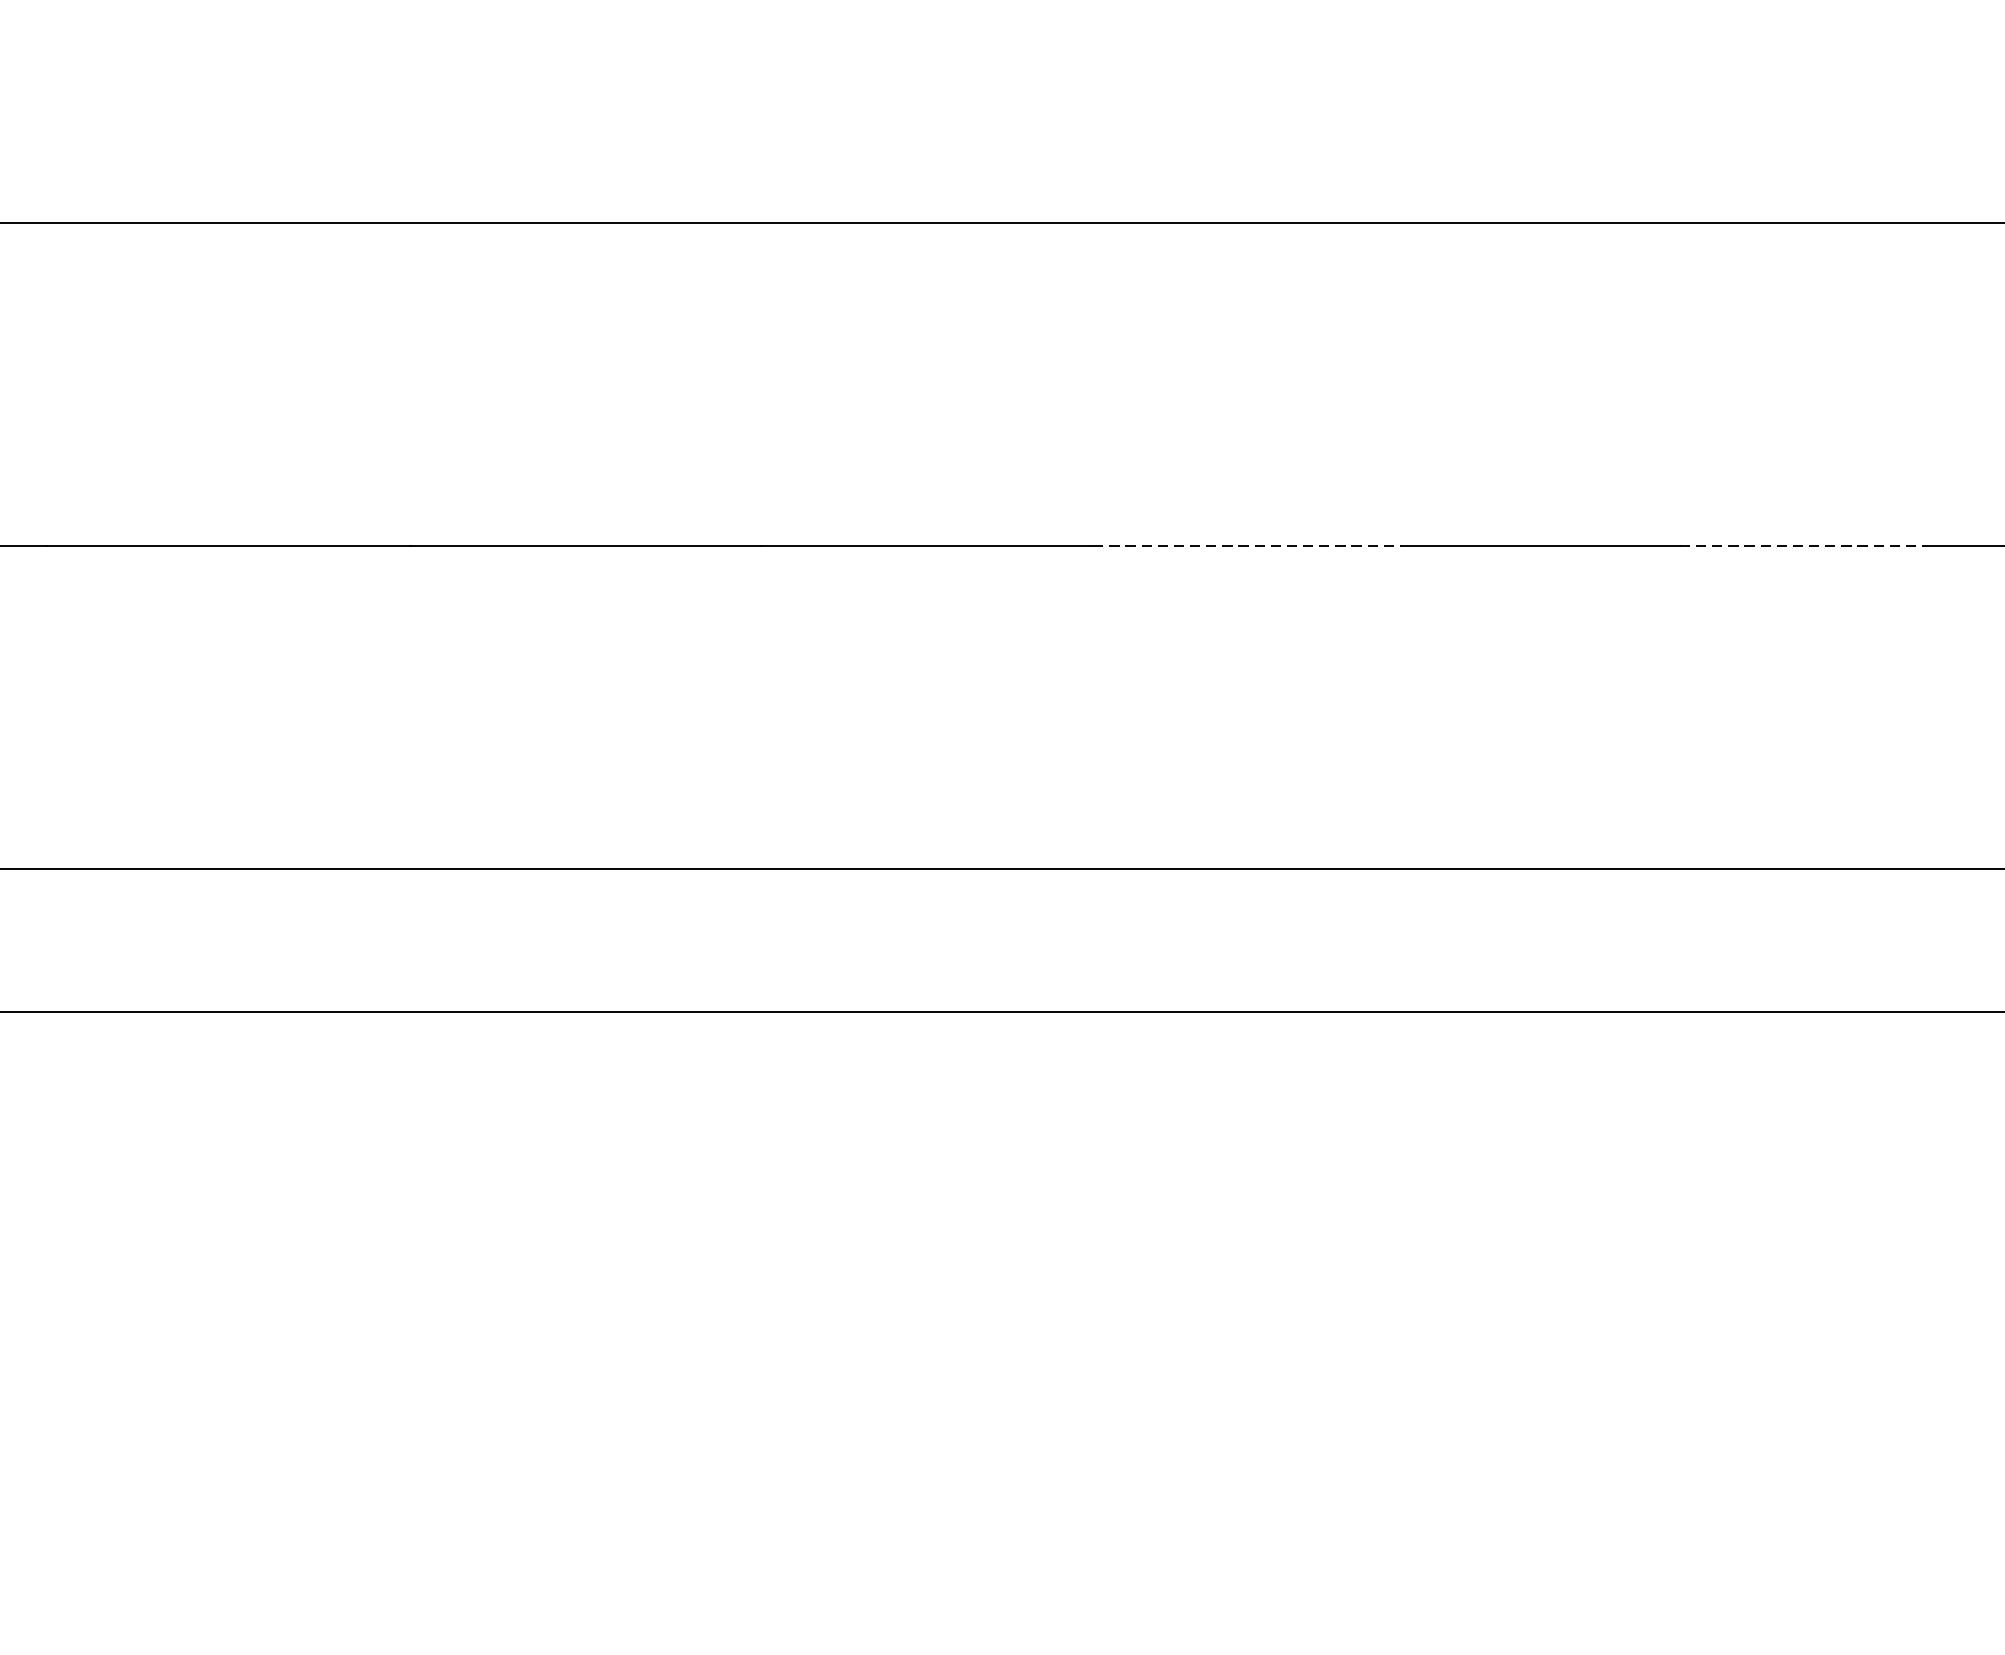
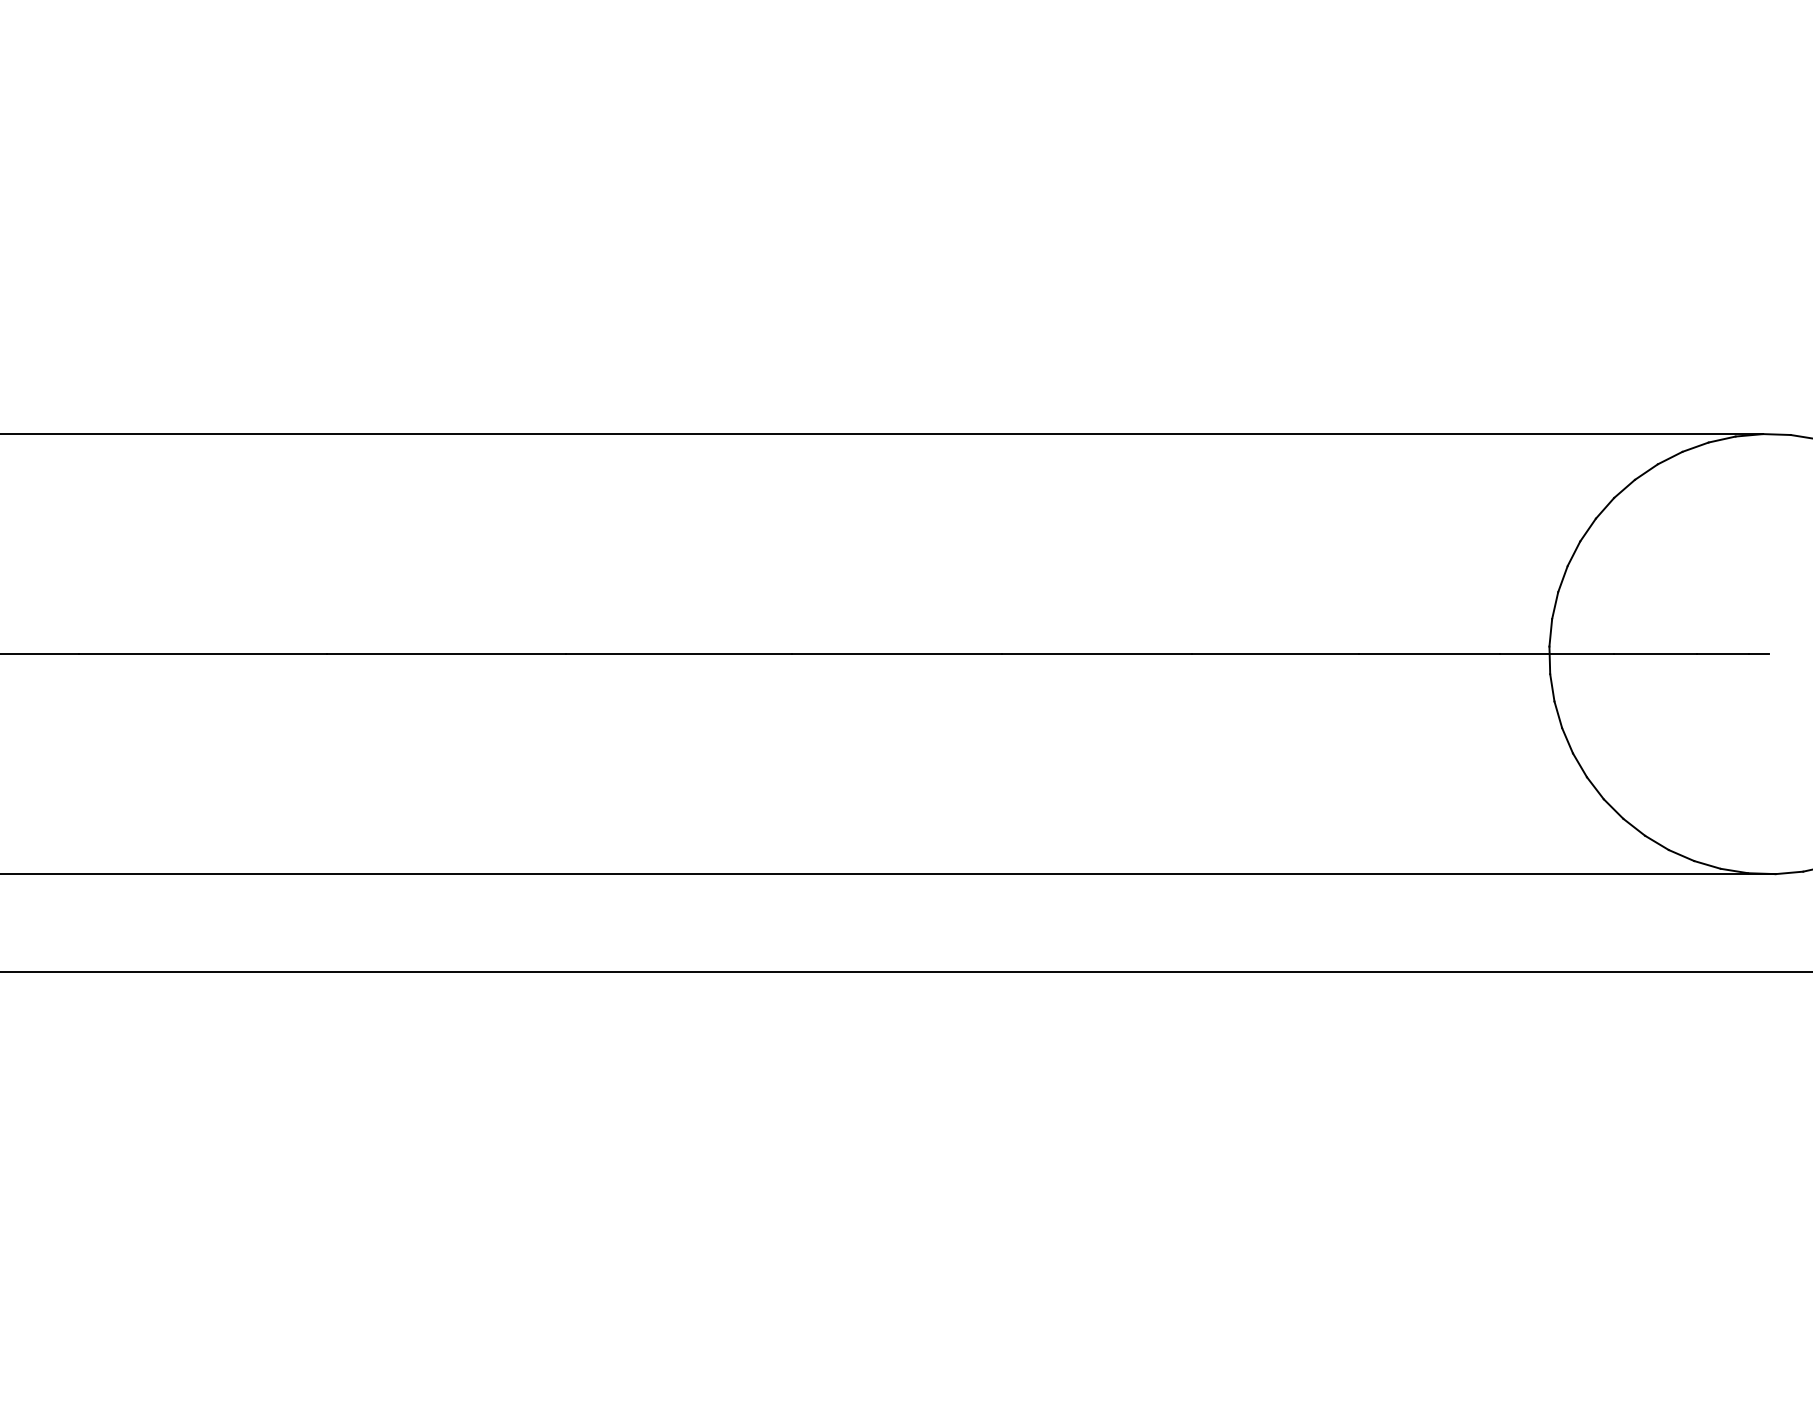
line: (1246, 546) -> (896, 654), dashed -> solid
line: (1802, 546) -> (1275, 654), dashed -> solid

